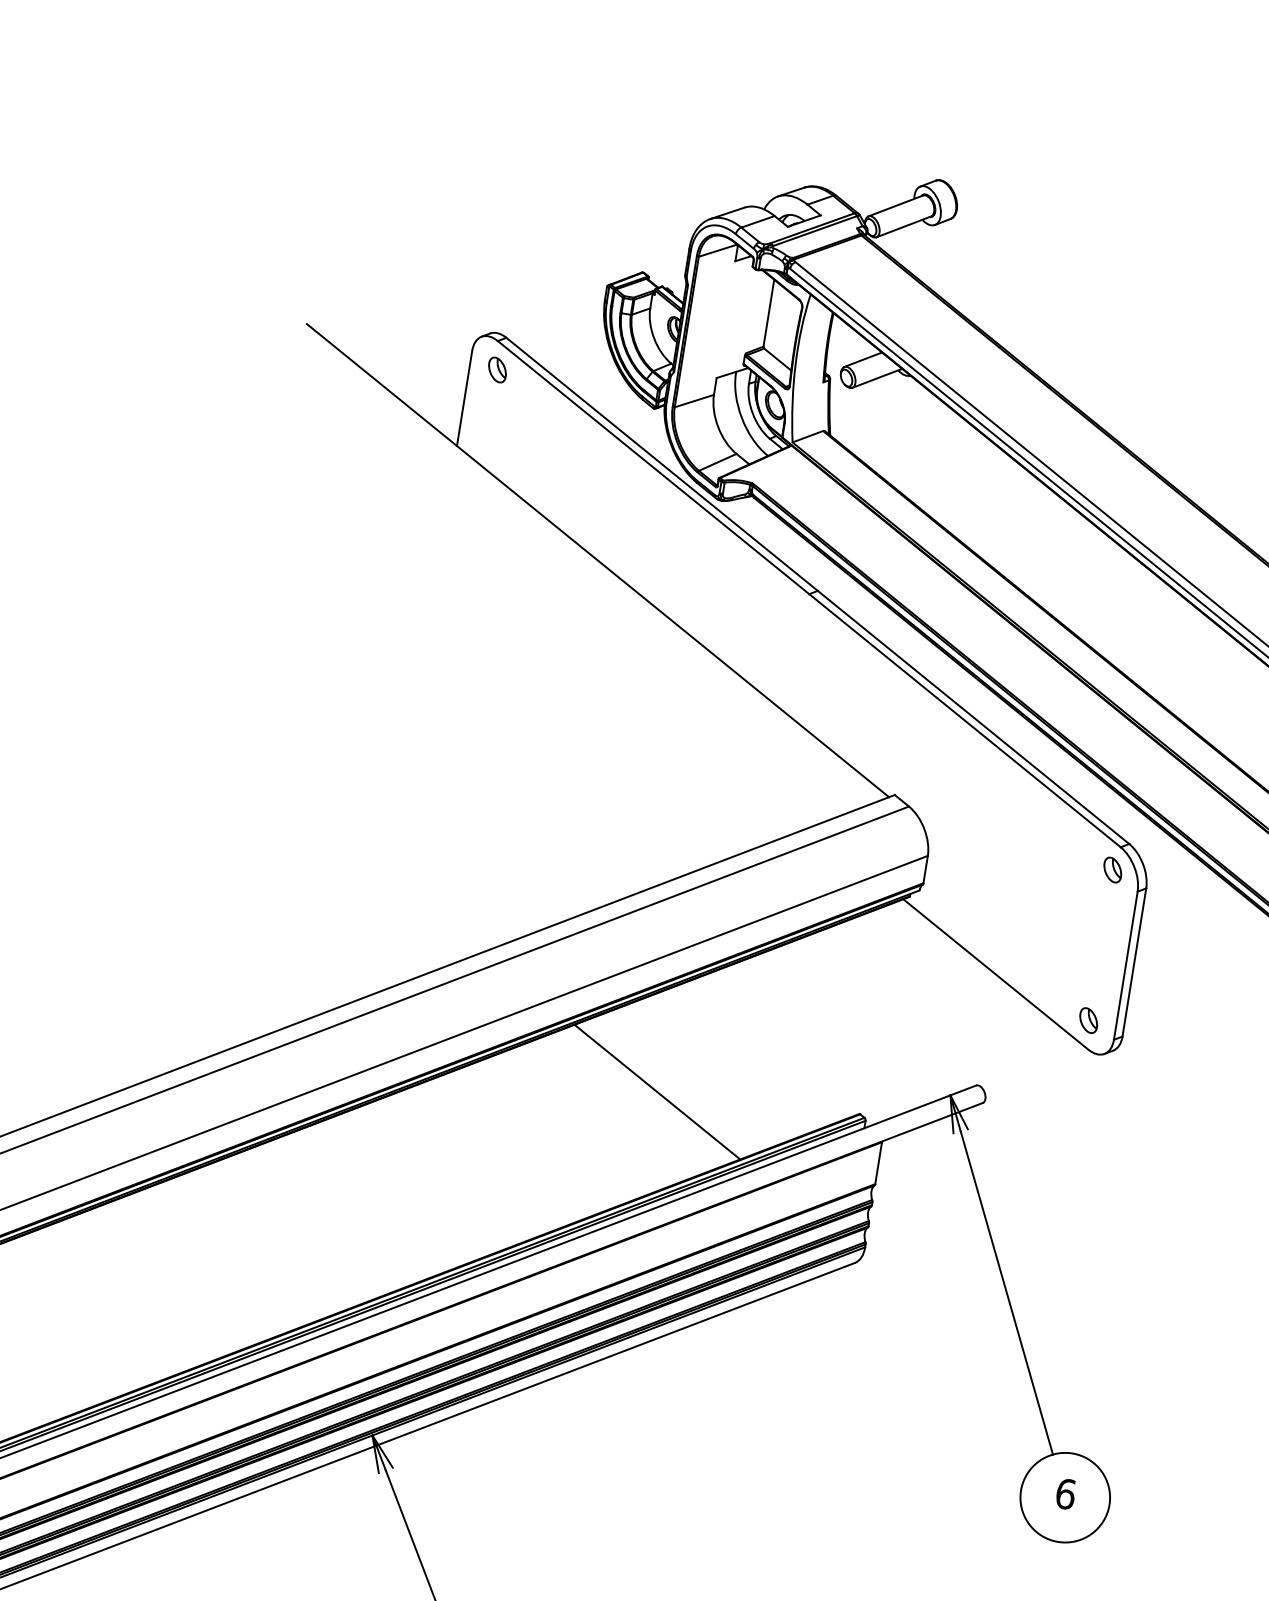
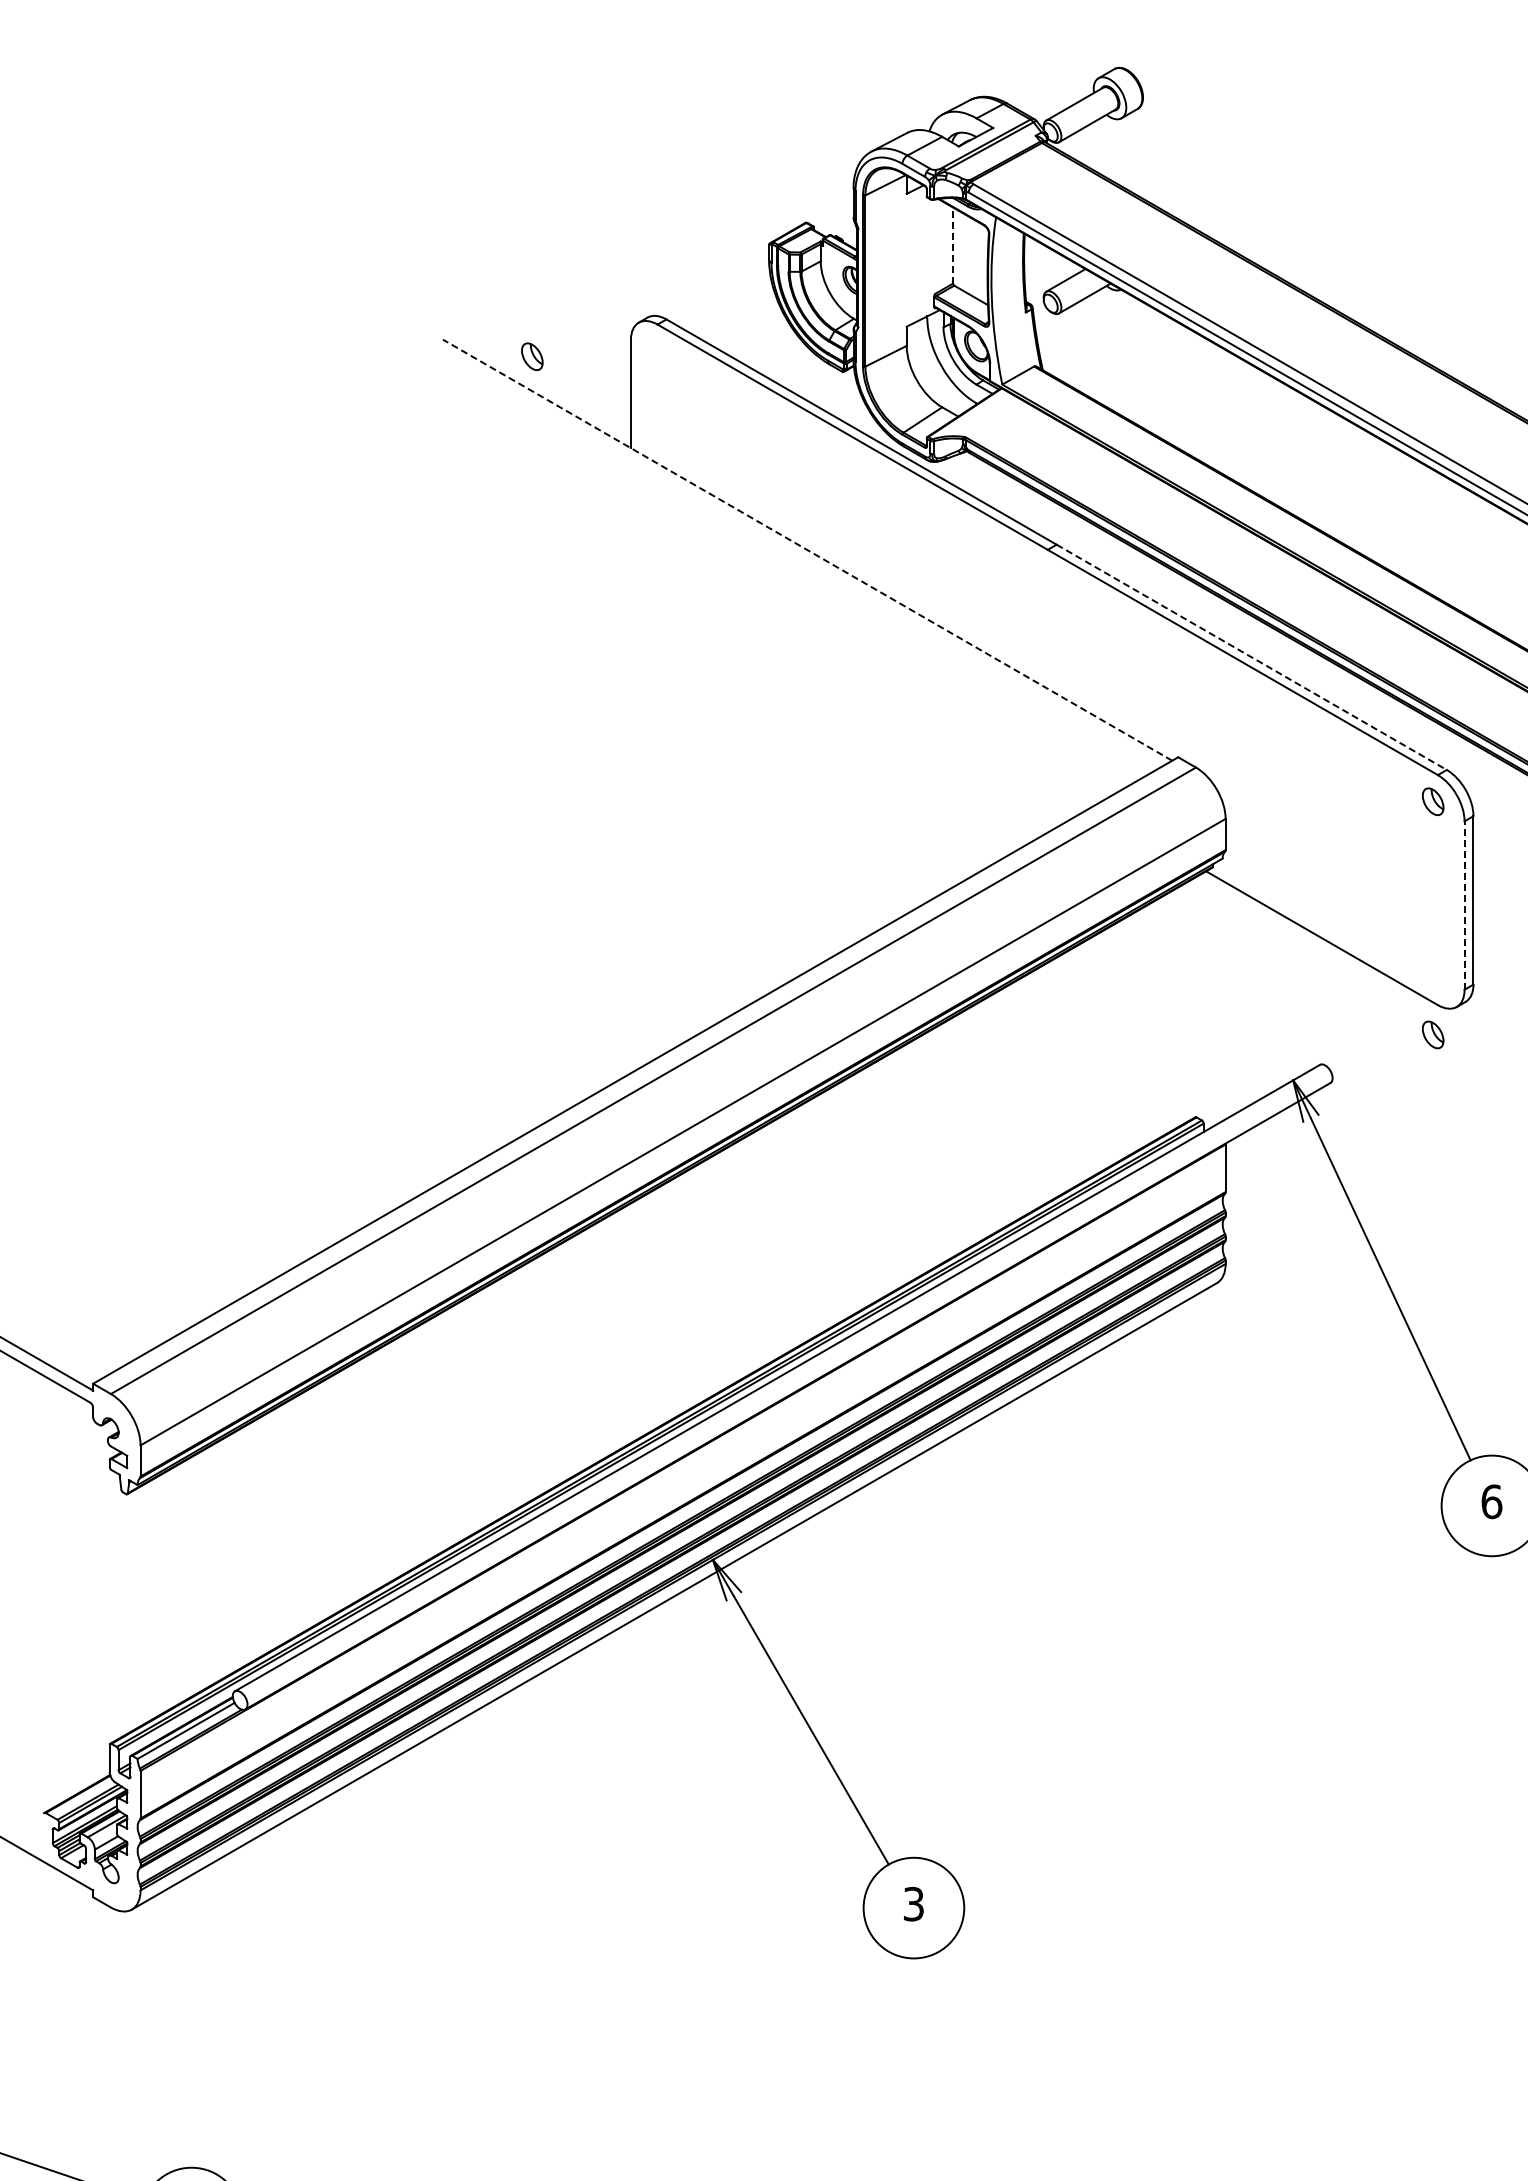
line: (769, 313) -> (953, 245), solid -> dashed
part: (497, 369) -> (532, 356), moved
line: (598, 560) -> (807, 549), solid -> dashed
line: (974, 717) -> (1252, 657), solid -> dashed
line: (1125, 965) -> (1464, 905), solid -> dashed
part: (1089, 1020) -> (1433, 1034), moved
line: (657, 1091) -> (967, 1128), removed

